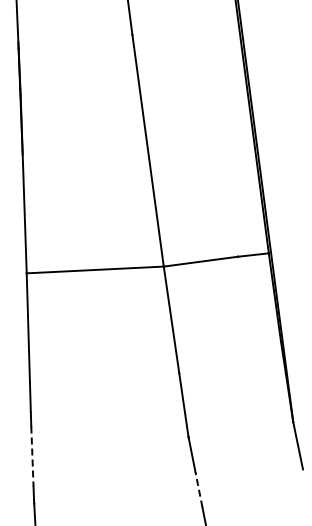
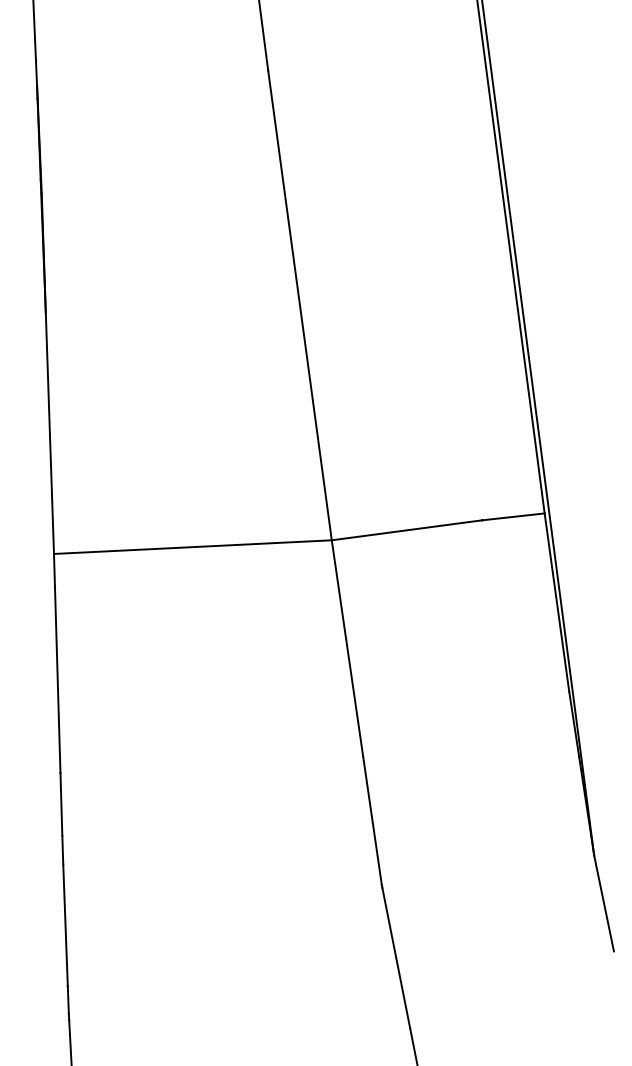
line: (32, 456) -> (65, 925), dashed -> solid
line: (198, 489) -> (402, 992), dashed -> solid

